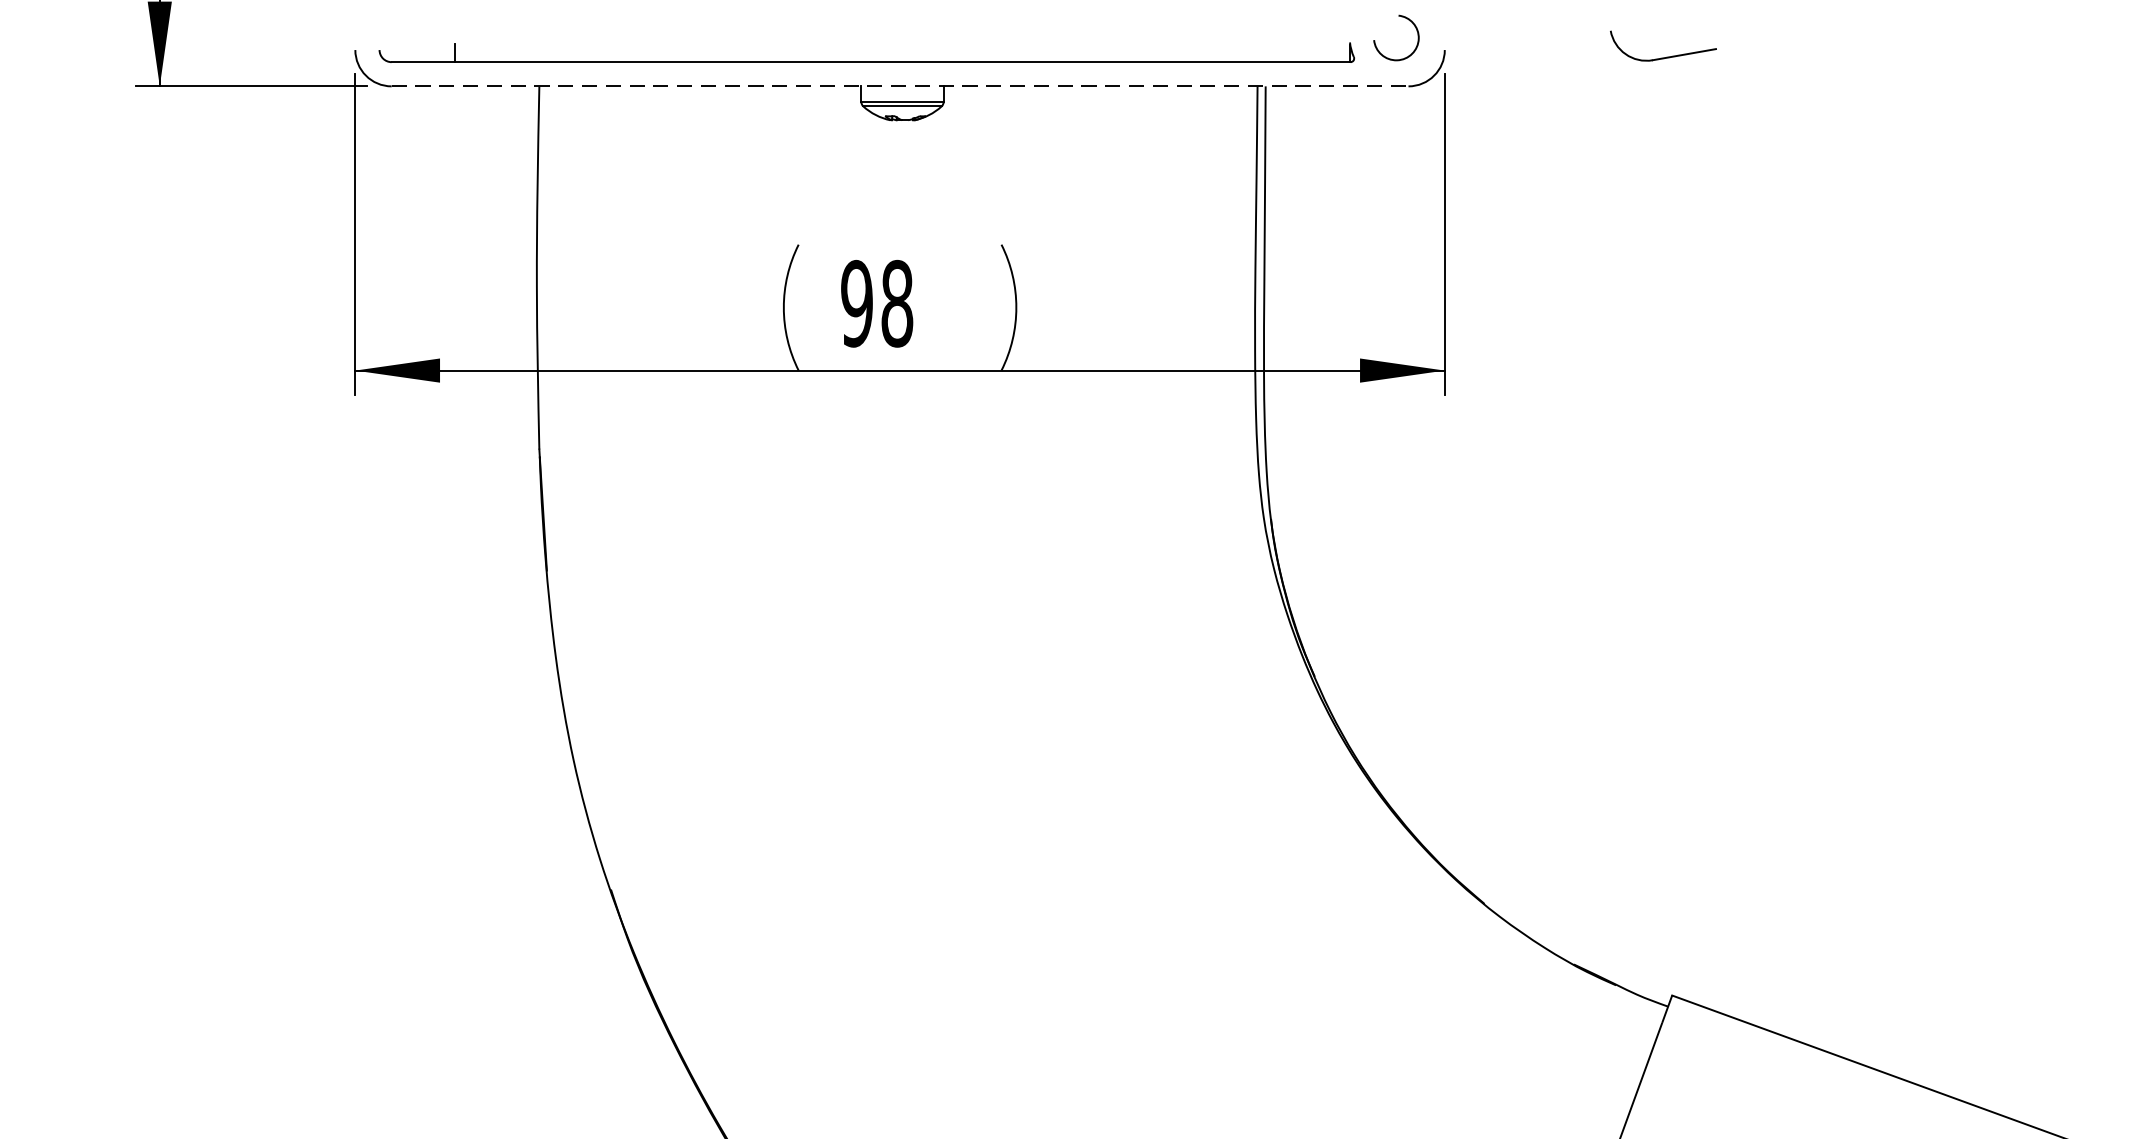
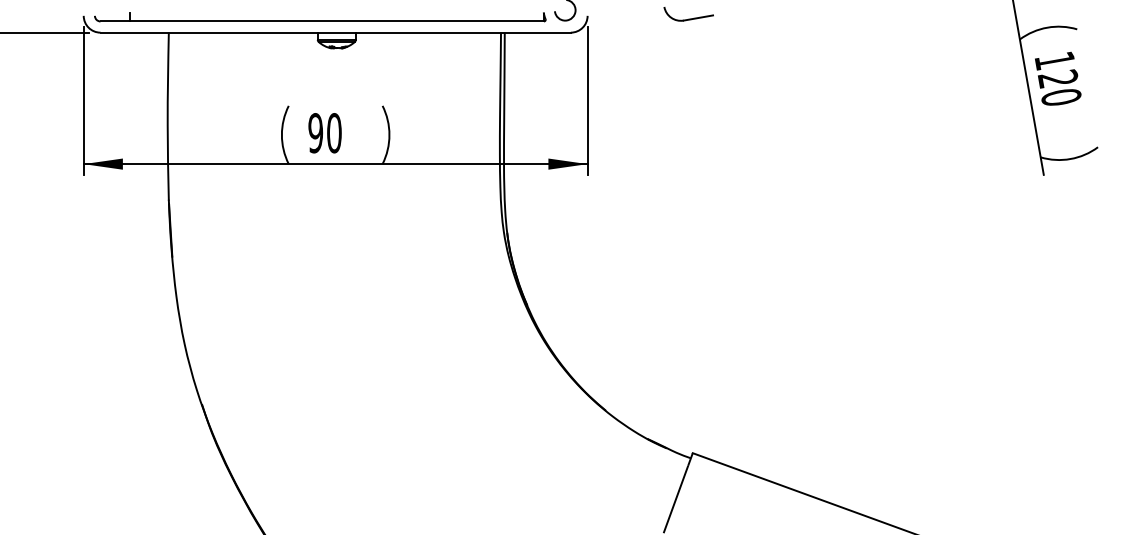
line: (901, 85) -> (336, 32), dashed -> solid
text: (897, 304) -> (334, 133), 98 -> 90

